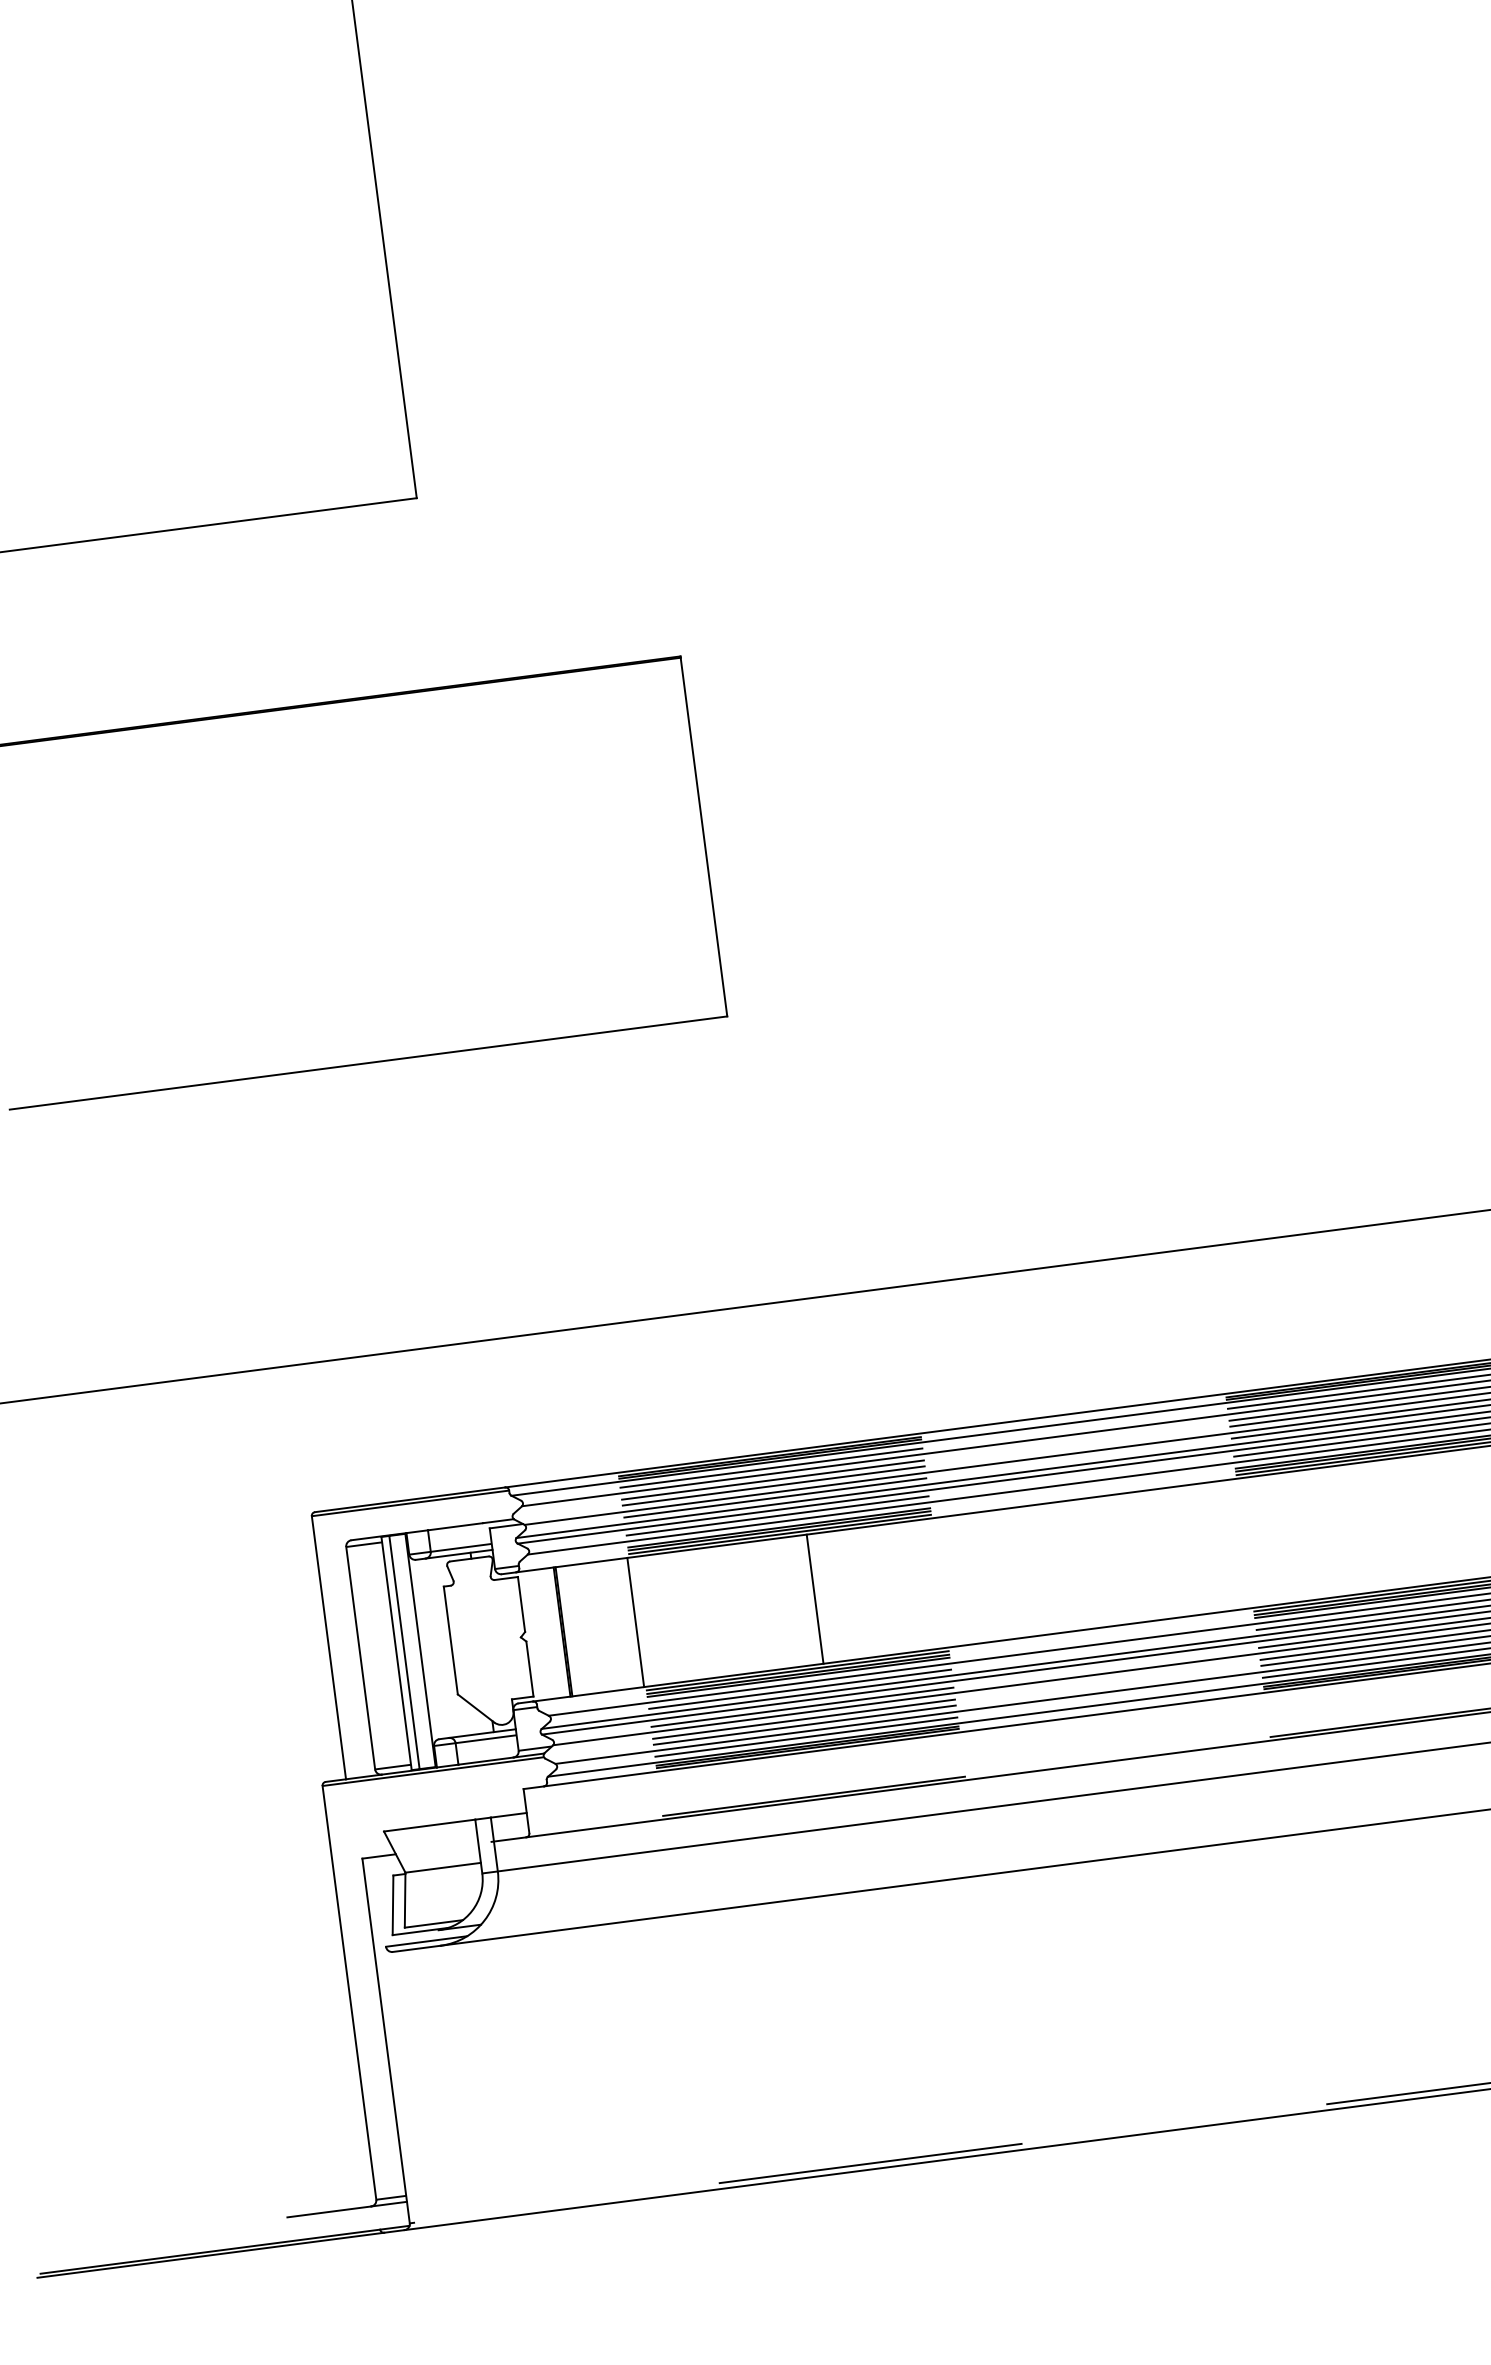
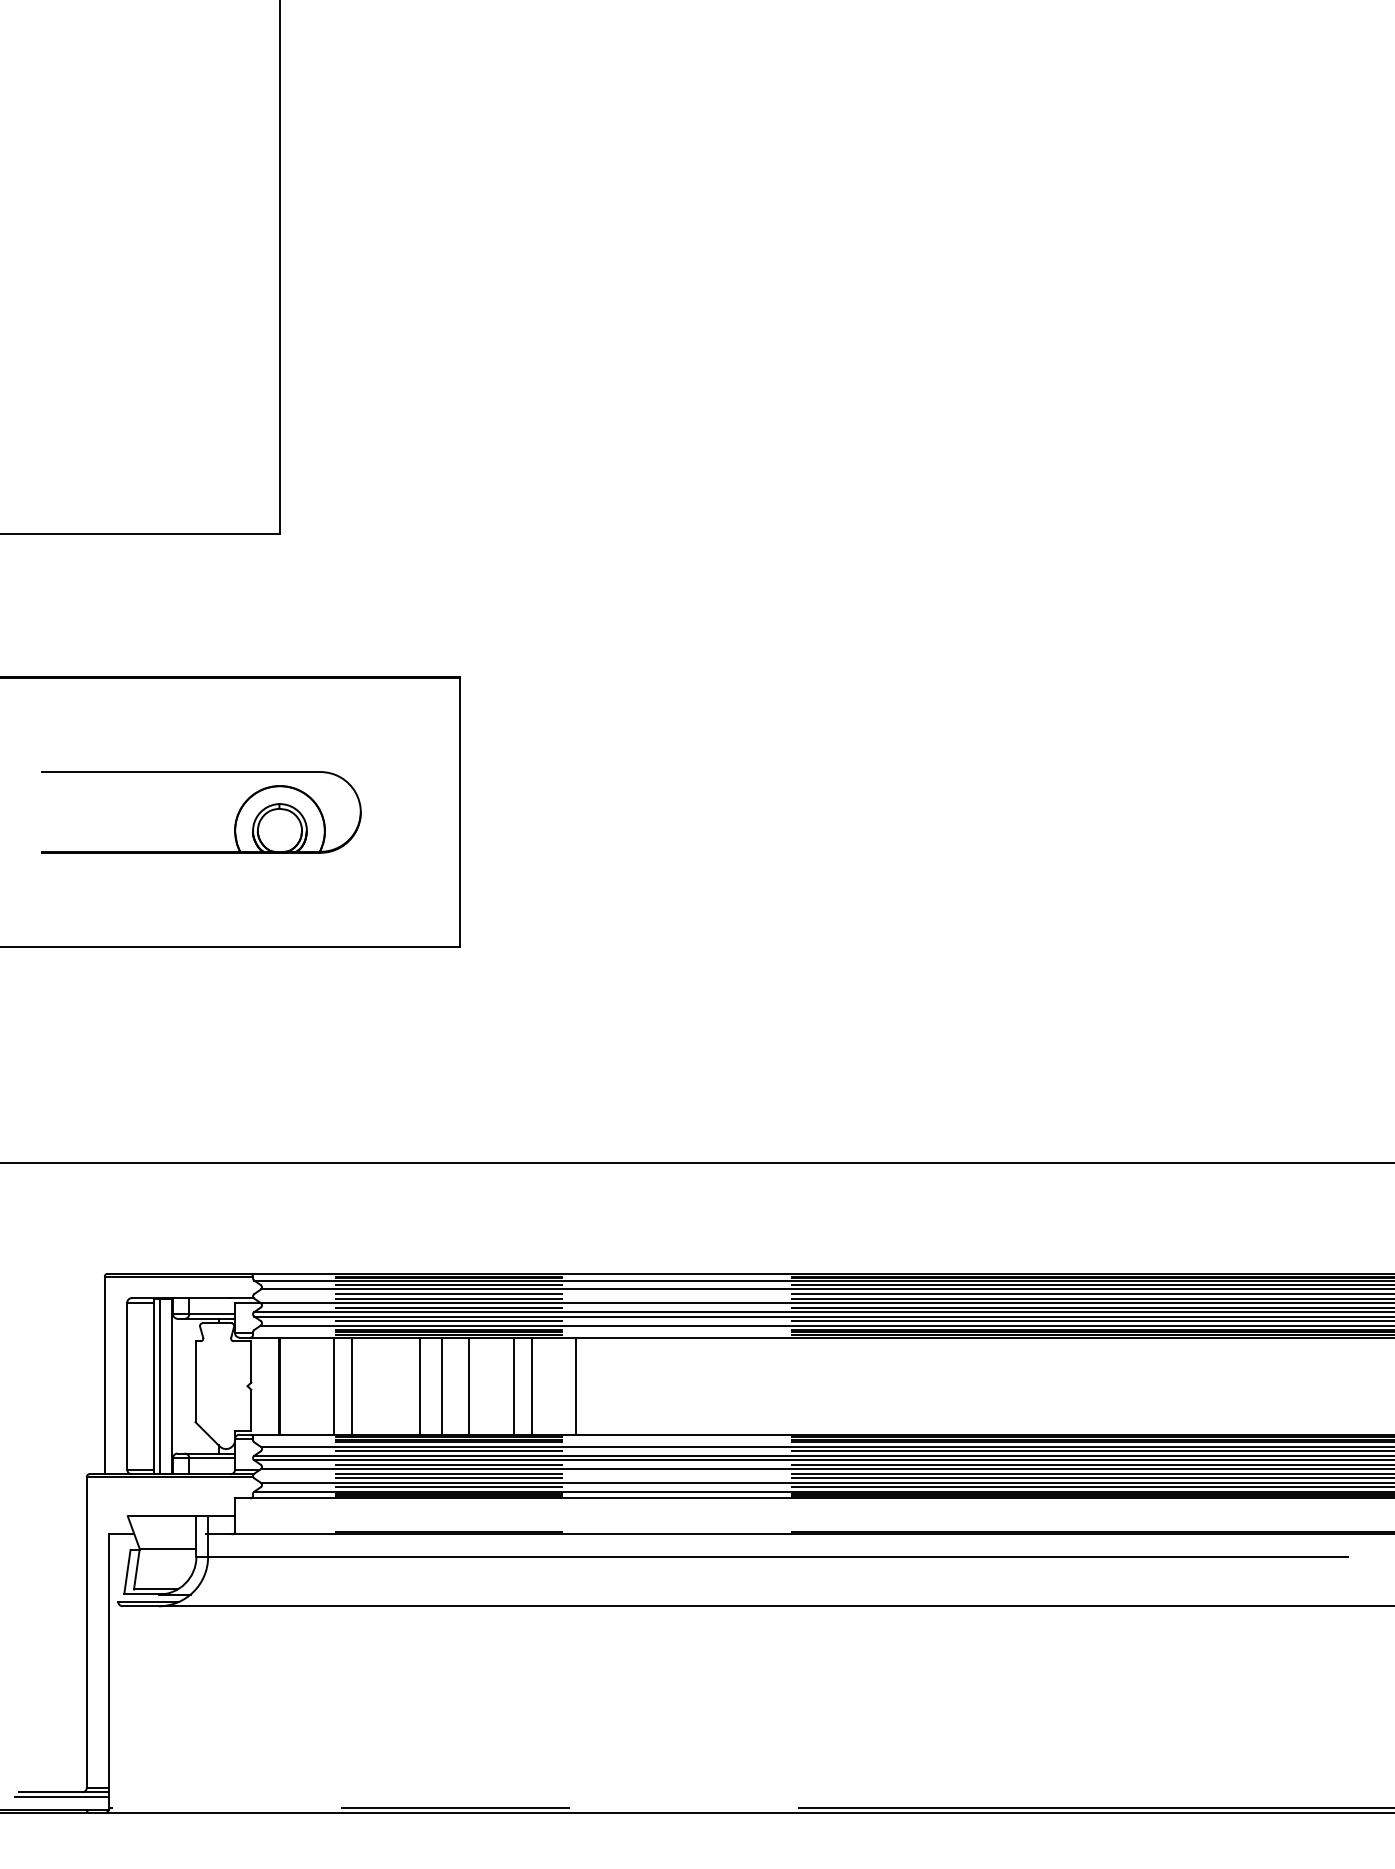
part: (406, 883) -> (235, 818), added
line: (958, 1579) -> (576, 1385), added
line: (898, 1587) -> (531, 1385), added
line: (874, 1590) -> (513, 1385), added
line: (778, 1602) -> (441, 1385), added
line: (750, 1606) -> (420, 1385), added
line: (659, 1618) -> (351, 1385), added
line: (344, 2215) -> (61, 1796), added

